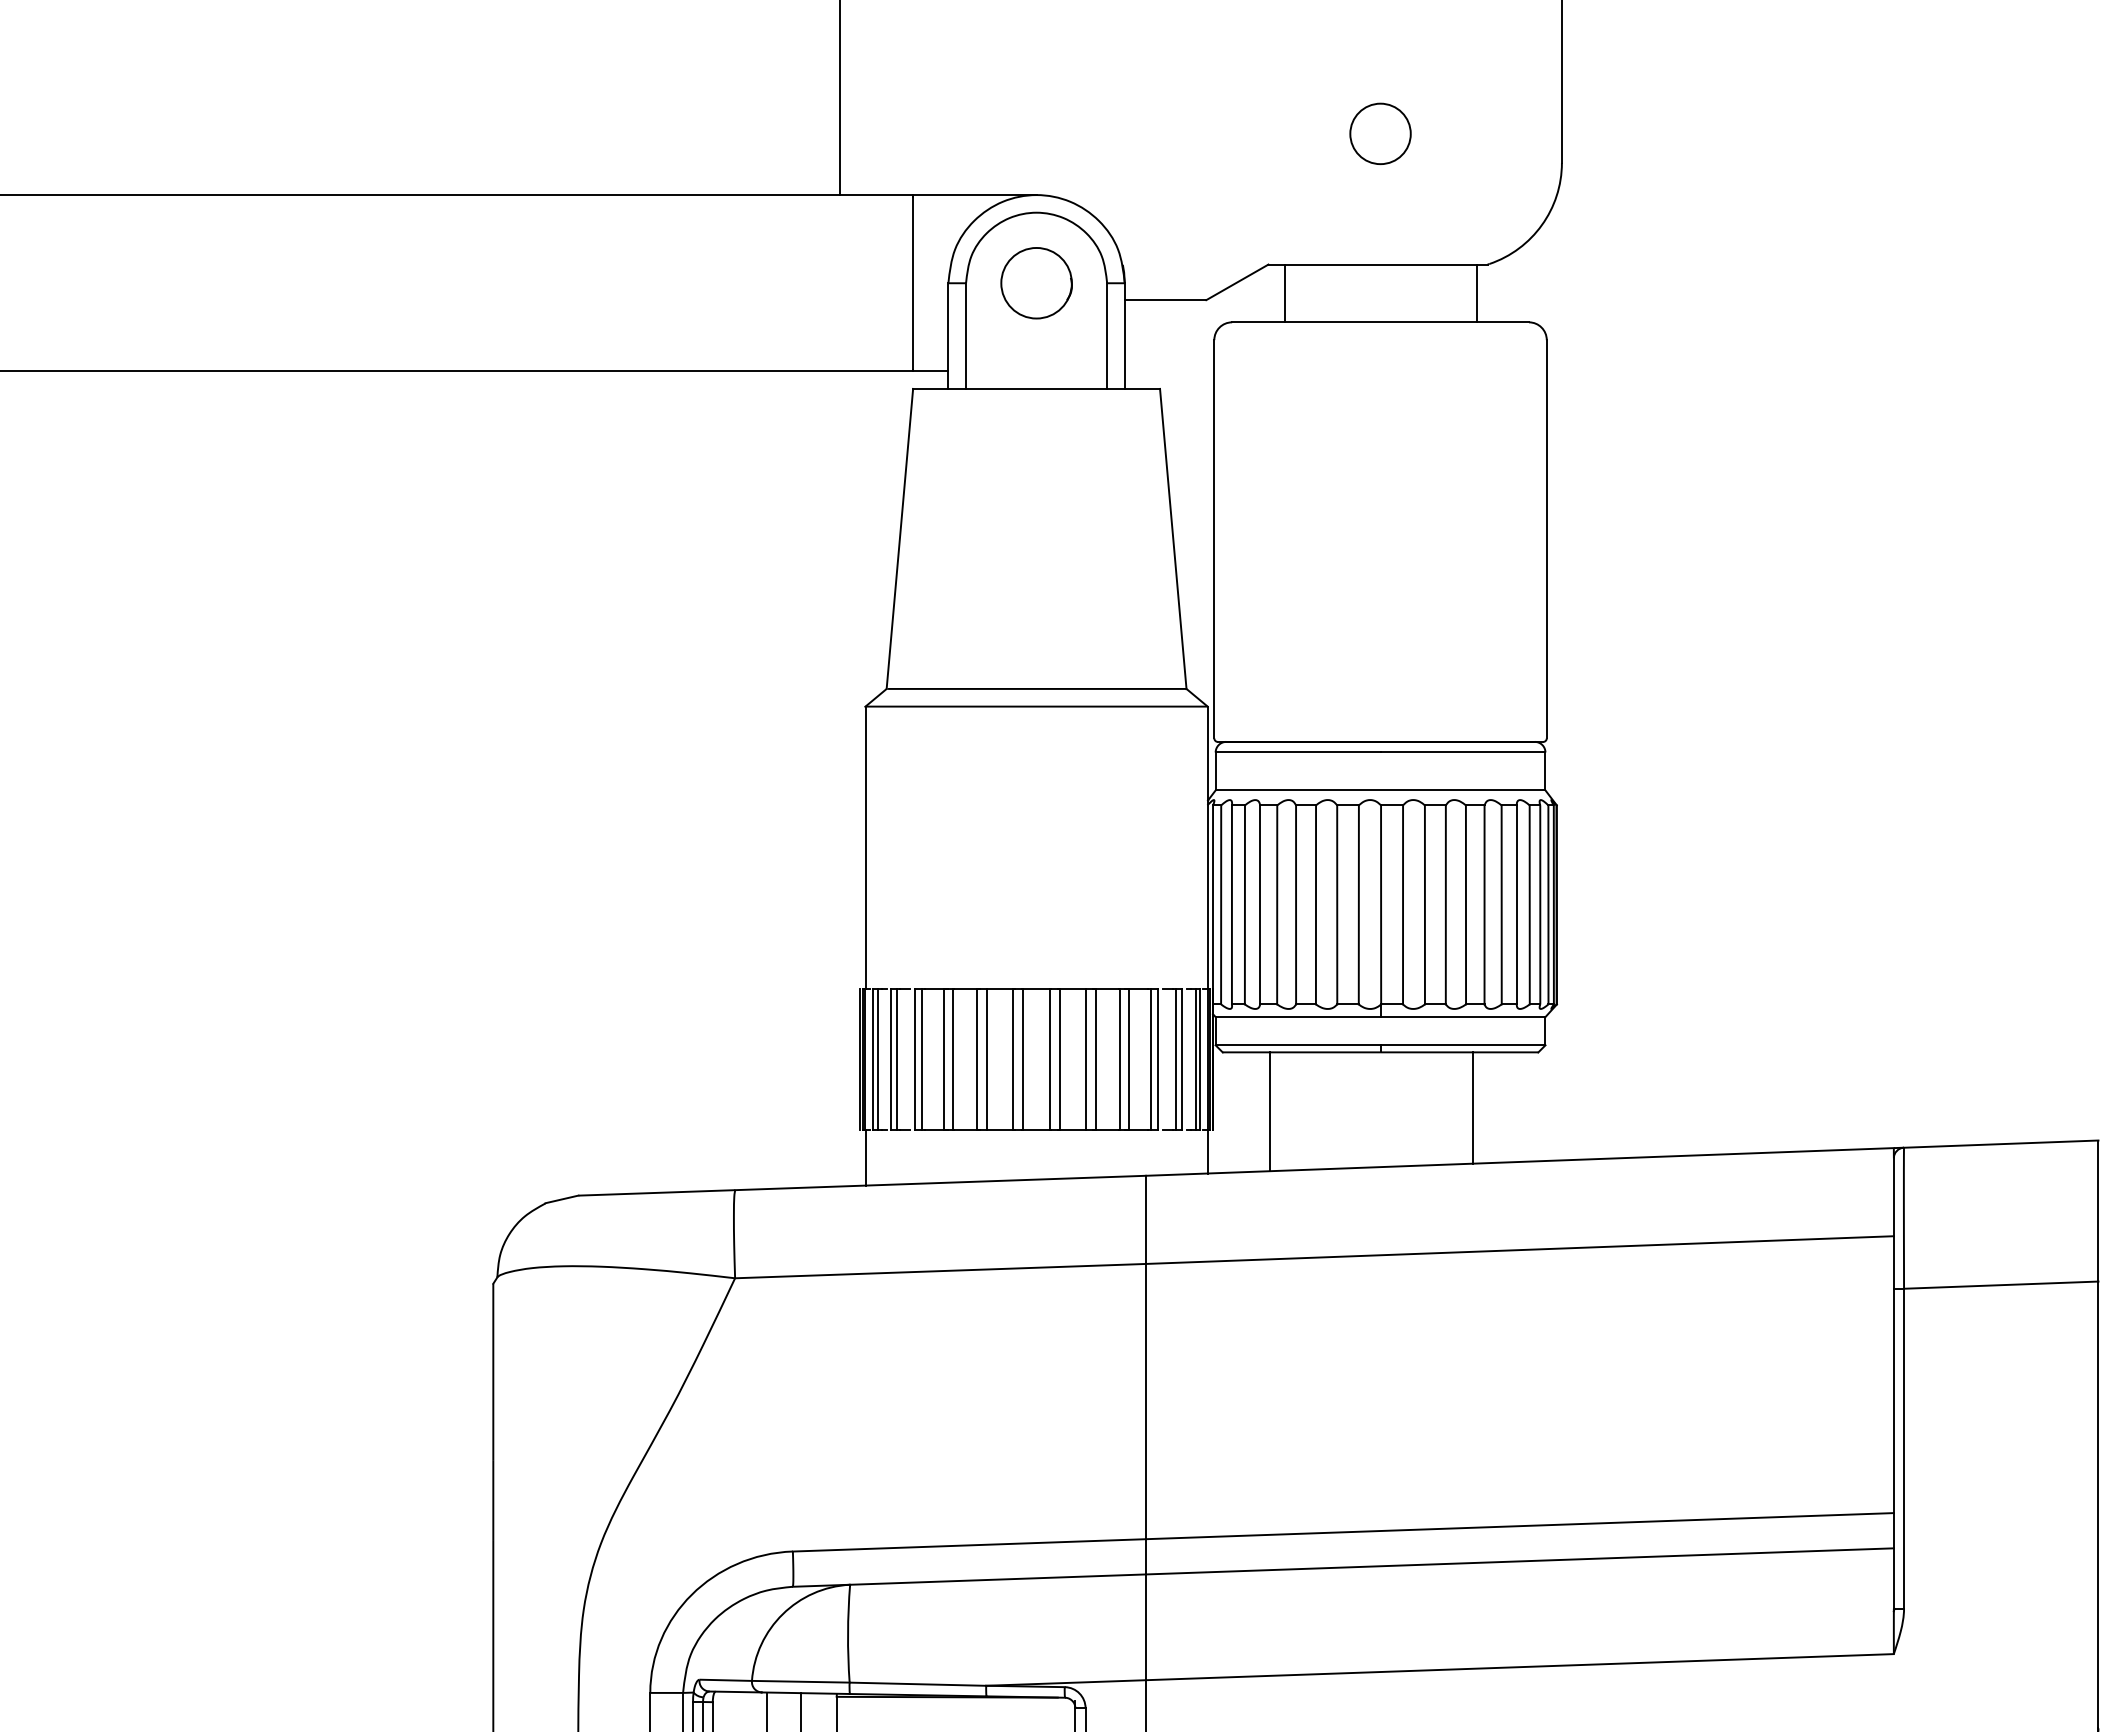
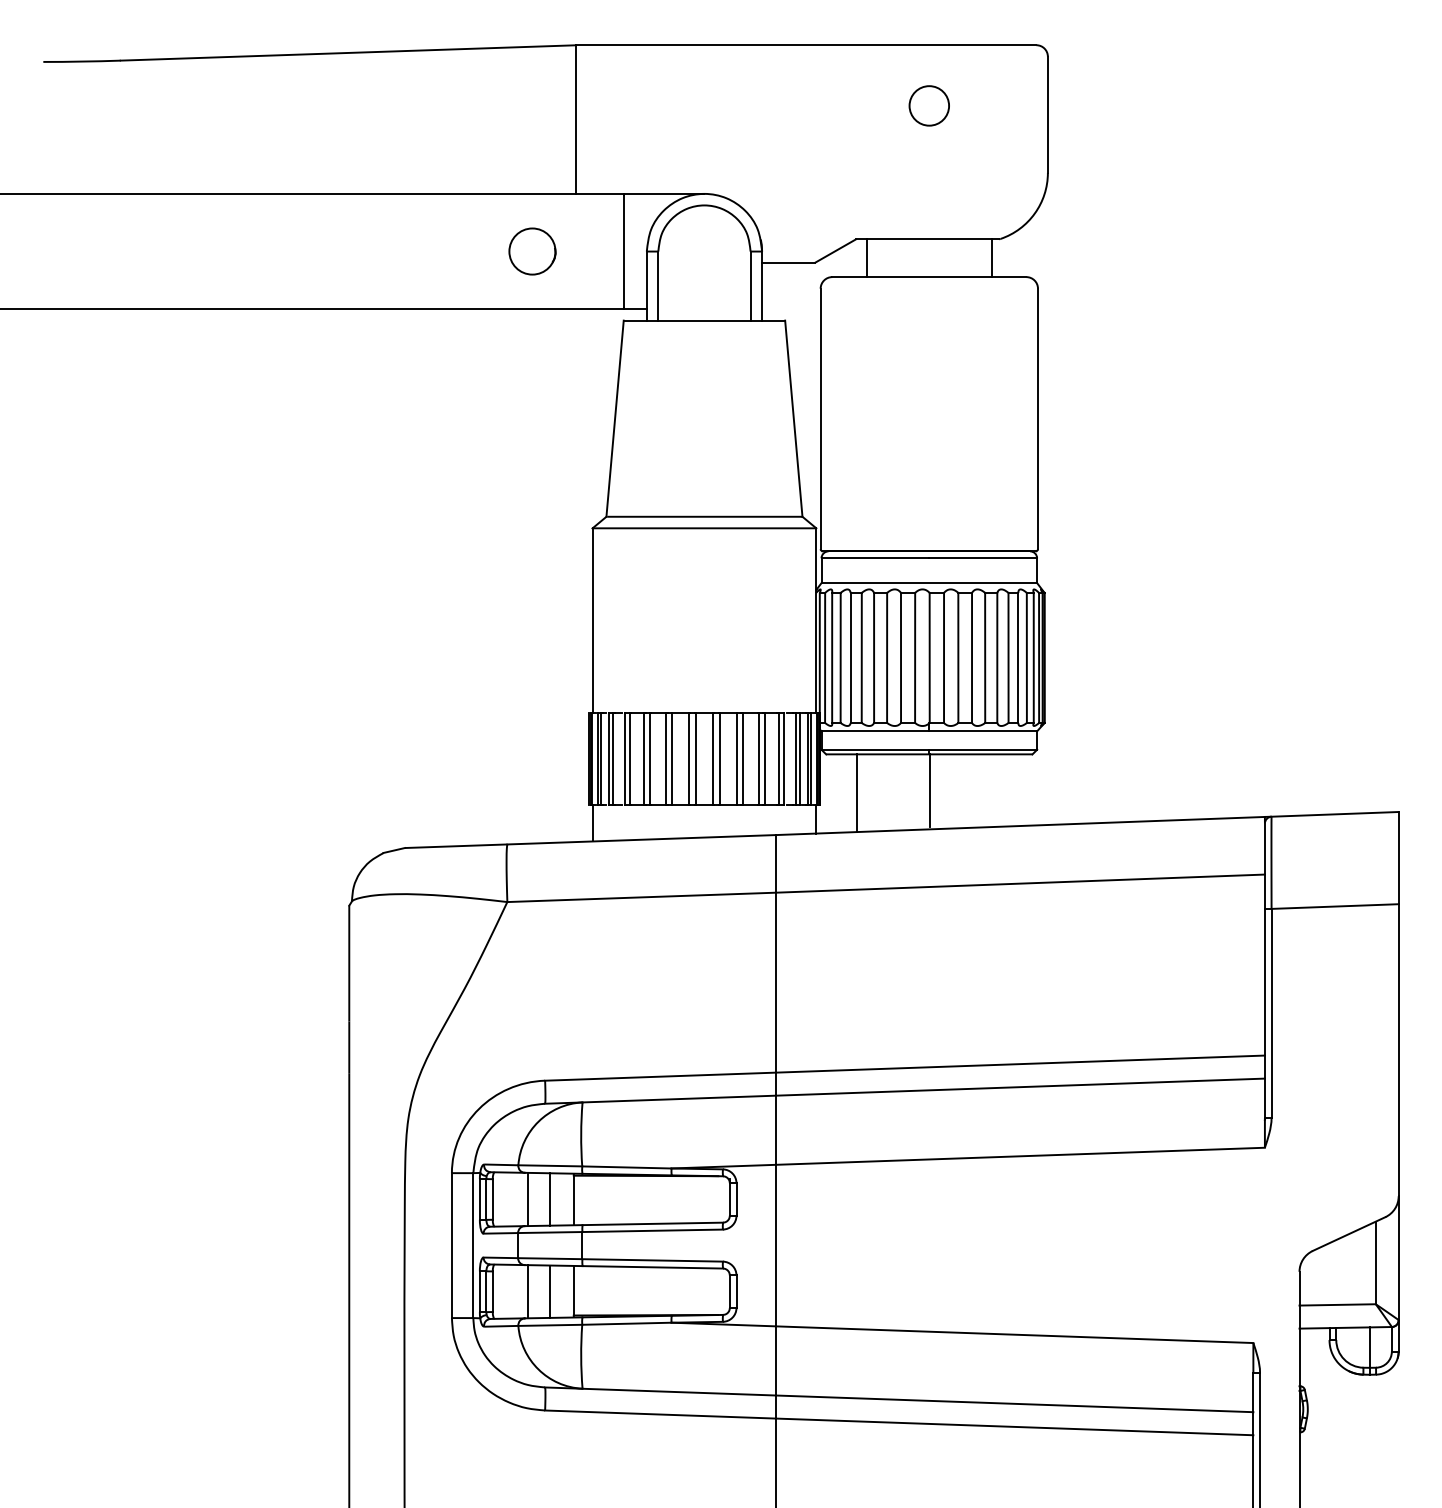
circle: (1379, 133) -> (928, 105), moved
circle: (1036, 283) -> (532, 251), moved
line: (1472, 1107) -> (929, 790), moved

